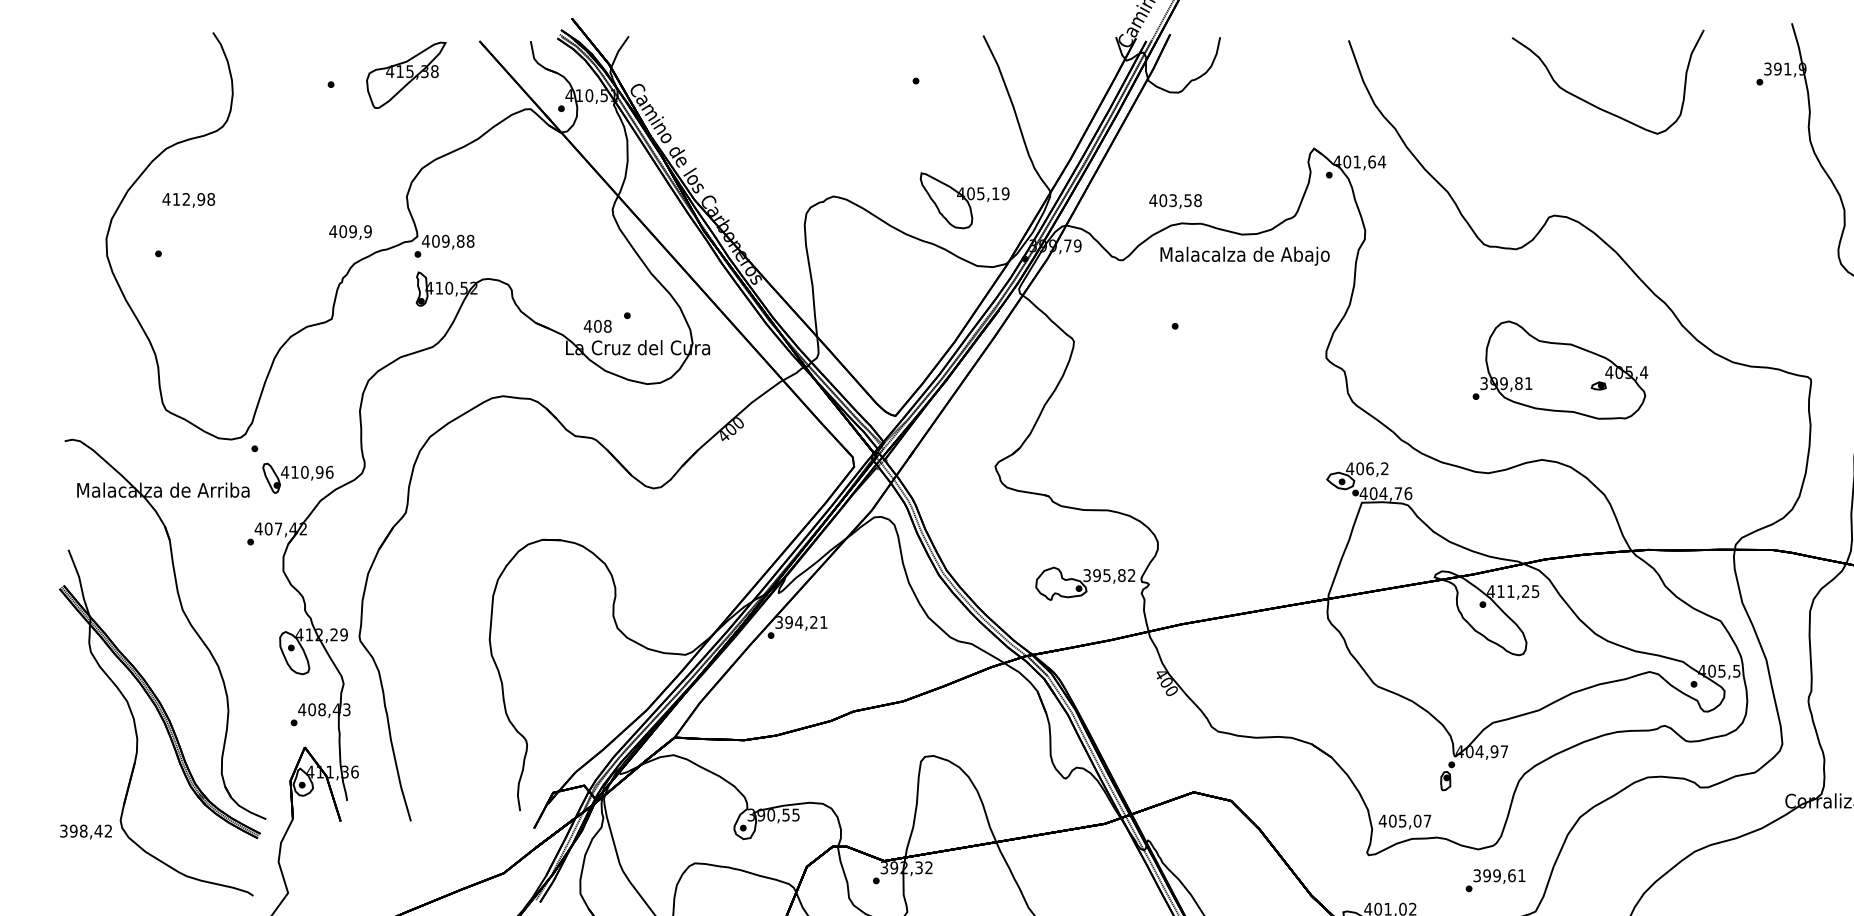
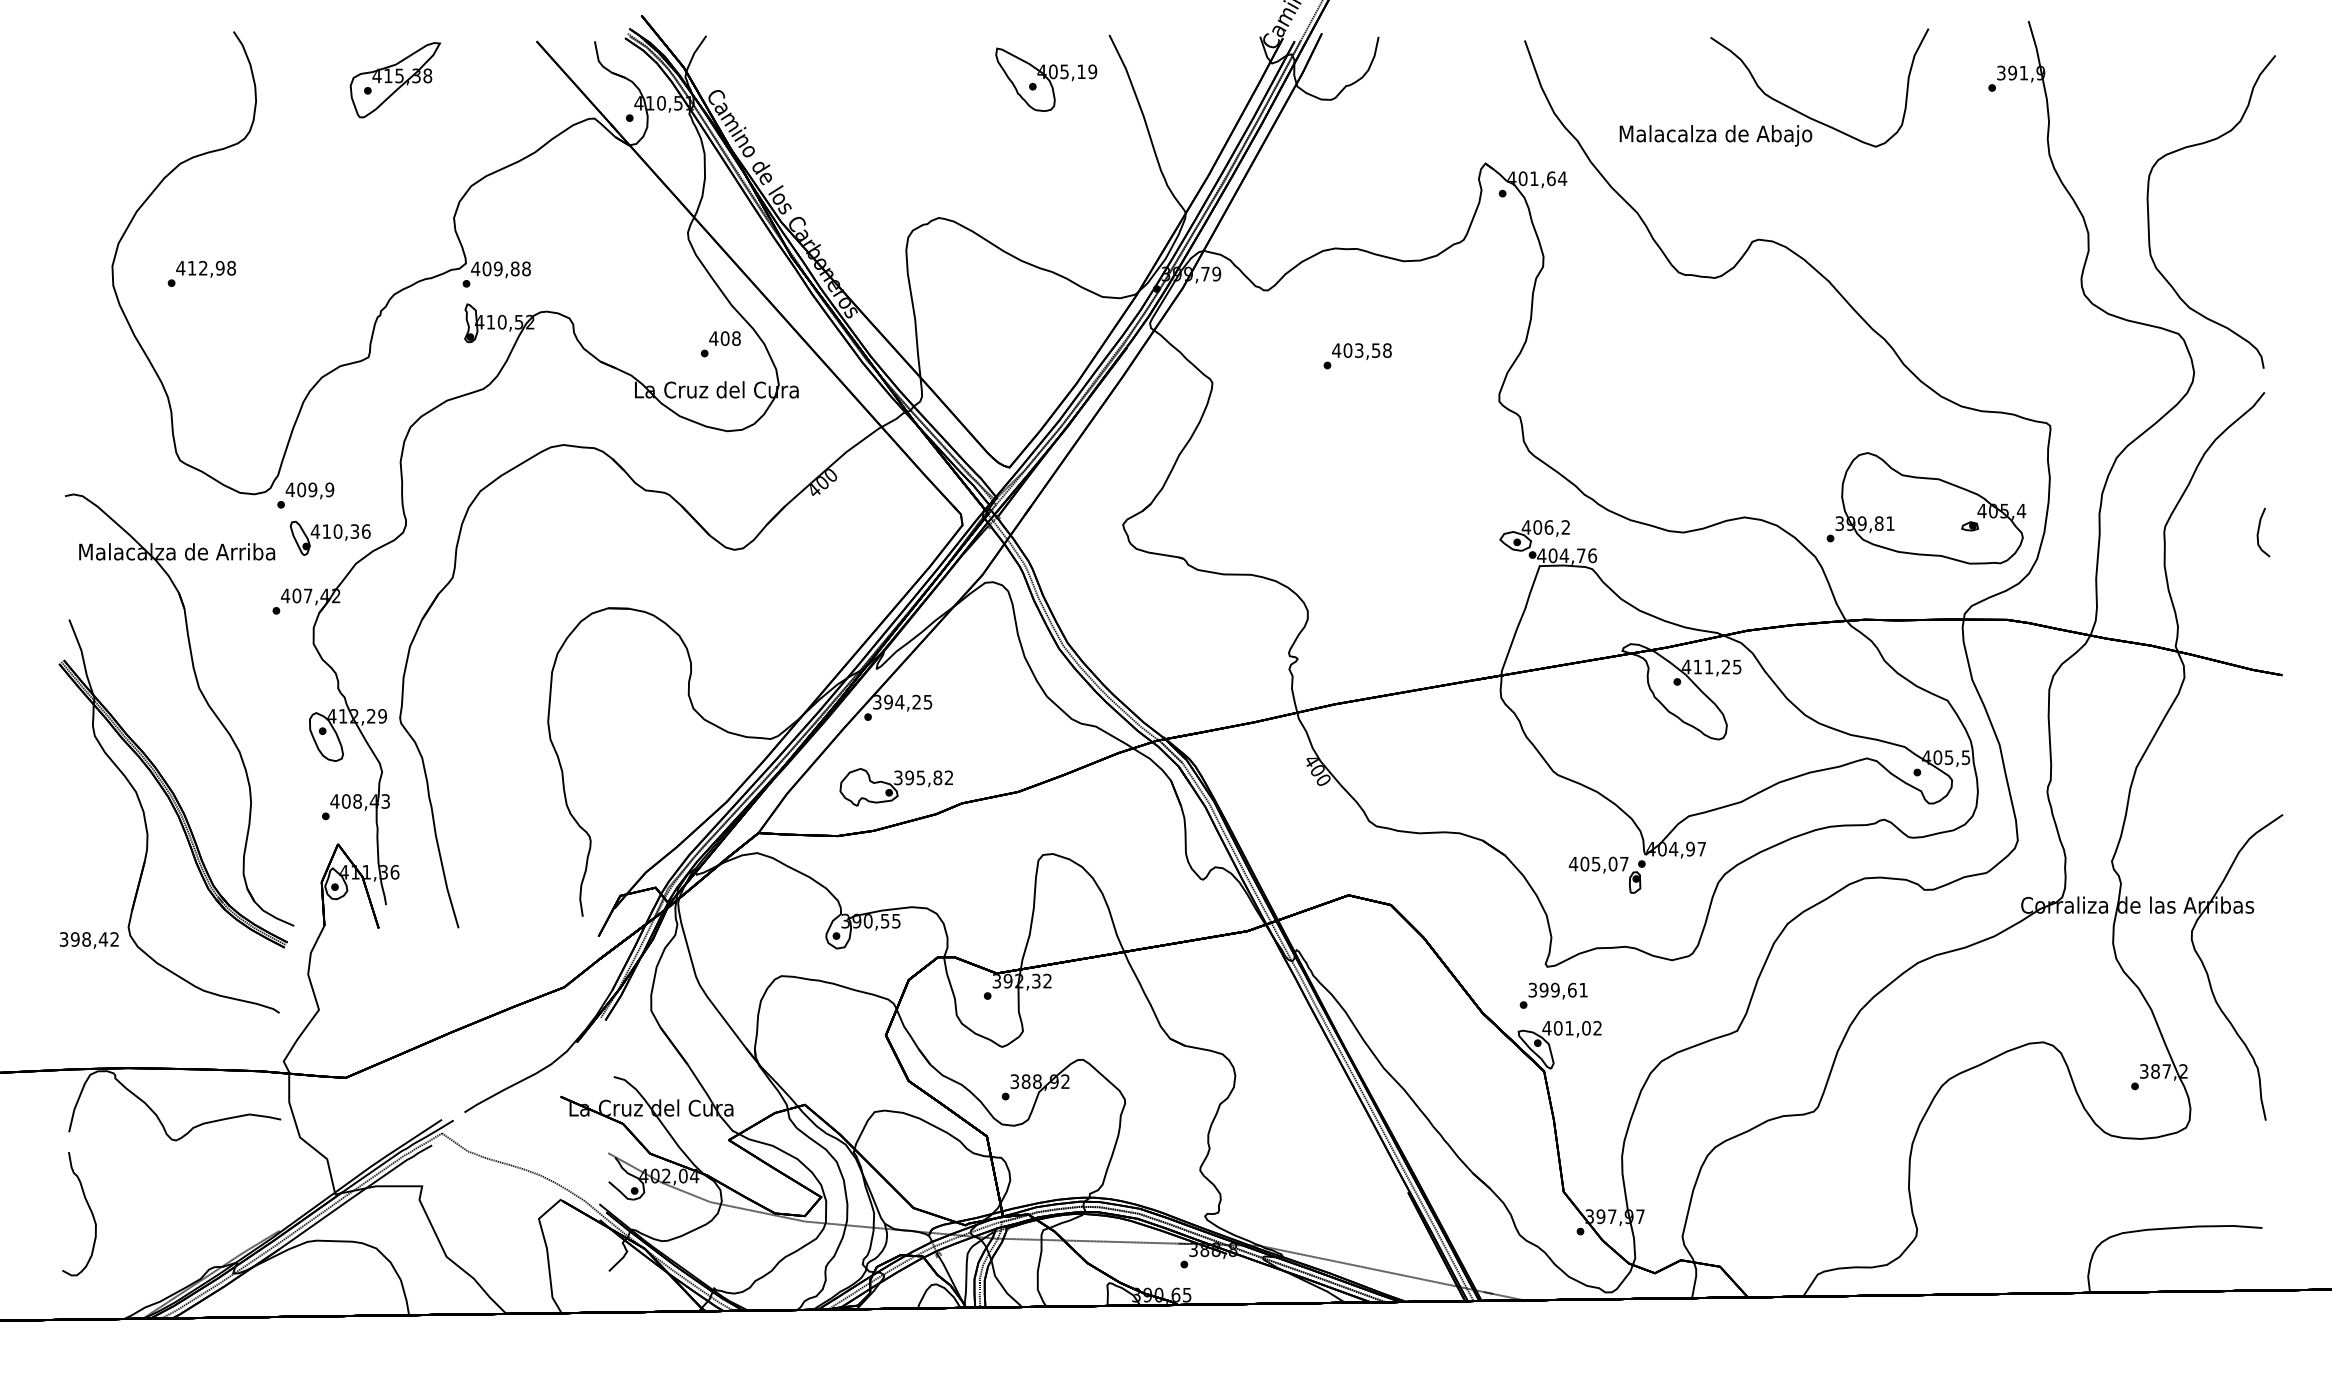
part: (406, 75) -> (395, 80), moved
text: (188, 200) -> (205, 269), moved
part: (964, 200) -> (1046, 79), moved
text: (1175, 201) -> (1361, 351), moved
text: (350, 232) -> (309, 490), moved
text: (1244, 255) -> (1715, 135), moved
text: (597, 326) -> (724, 338), moved
part: (1560, 370) -> (1926, 508), moved
text: (319, 472) -> (354, 531), 410,96 -> 410,36
part: (1084, 584) -> (895, 787), moved
text: (823, 622) -> (927, 702), 394,21 -> 394,25
text: (1404, 821) -> (1598, 864), moved
text: (1495, 880) -> (1553, 995), moved

